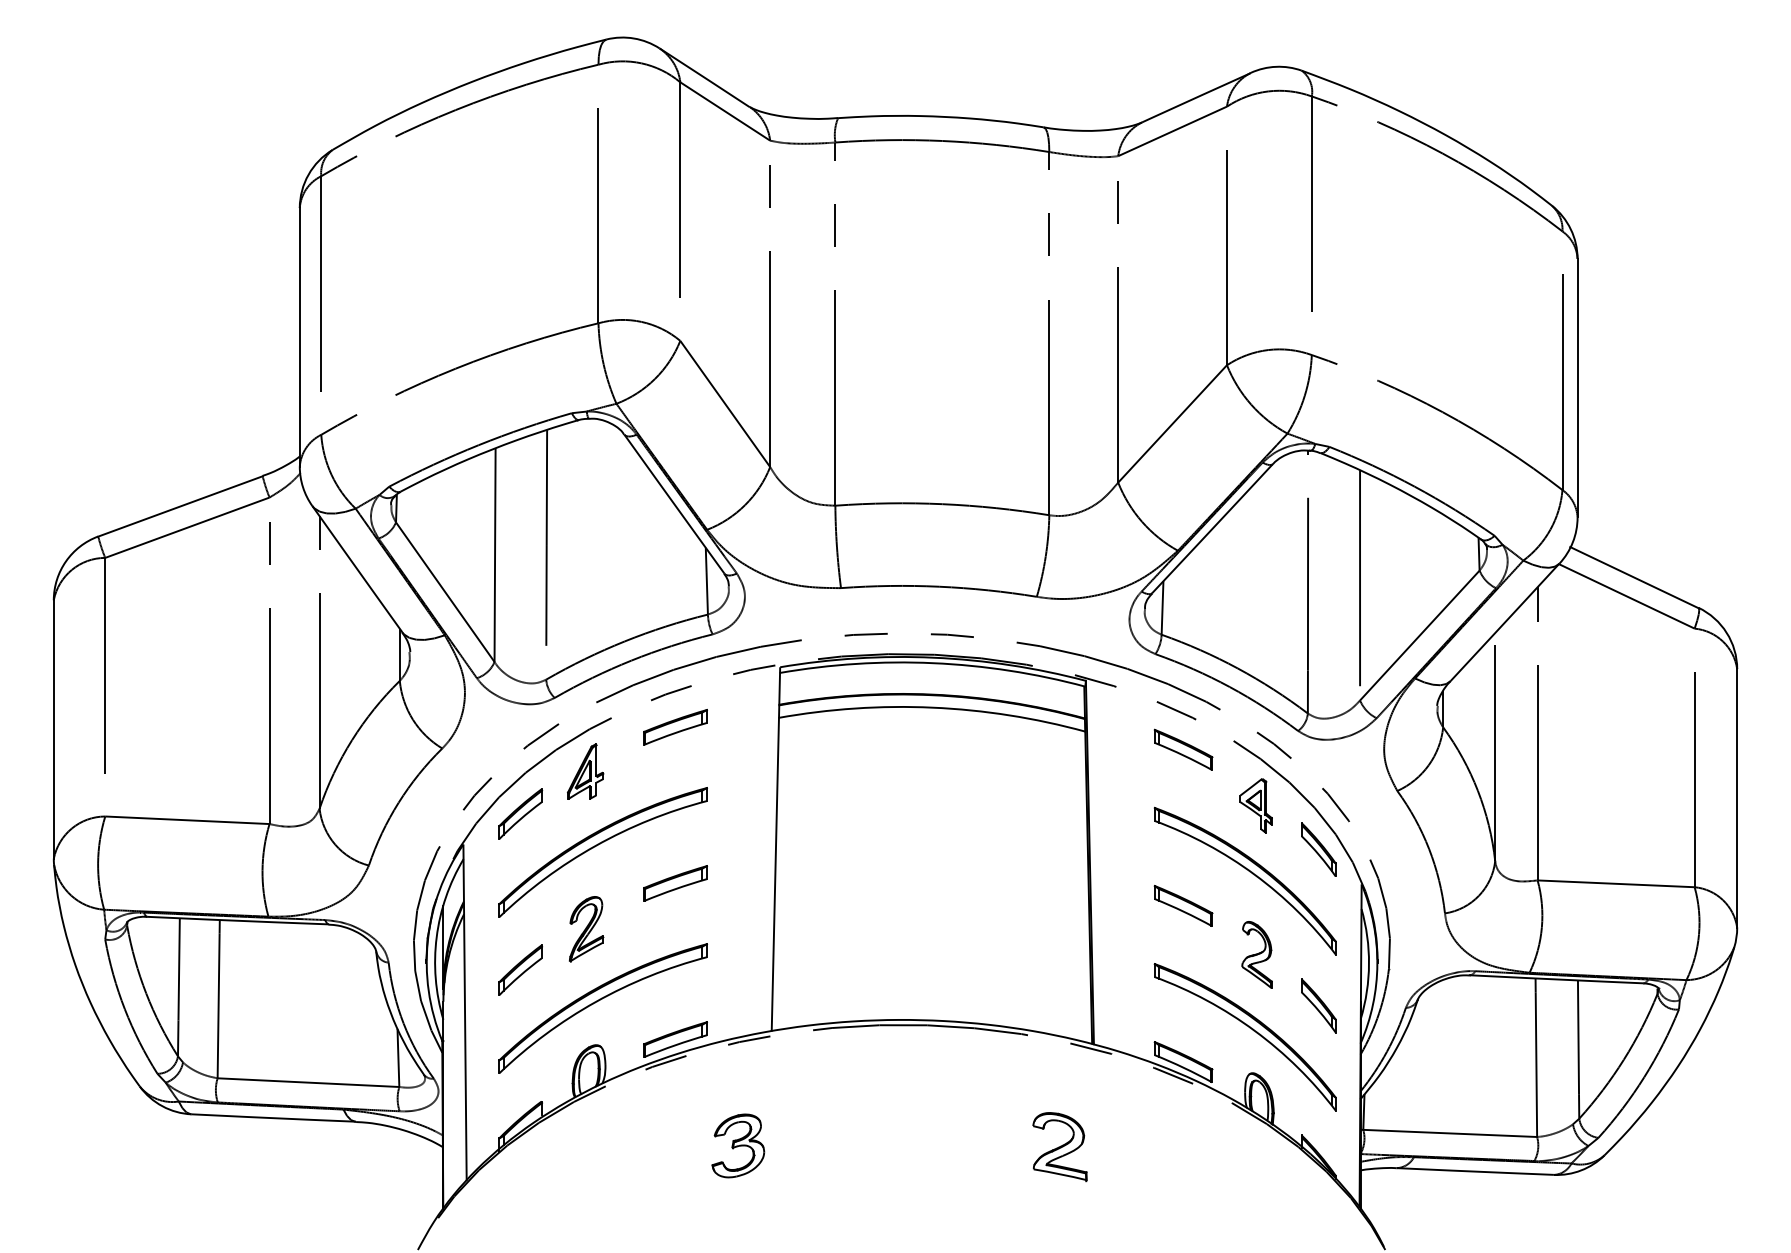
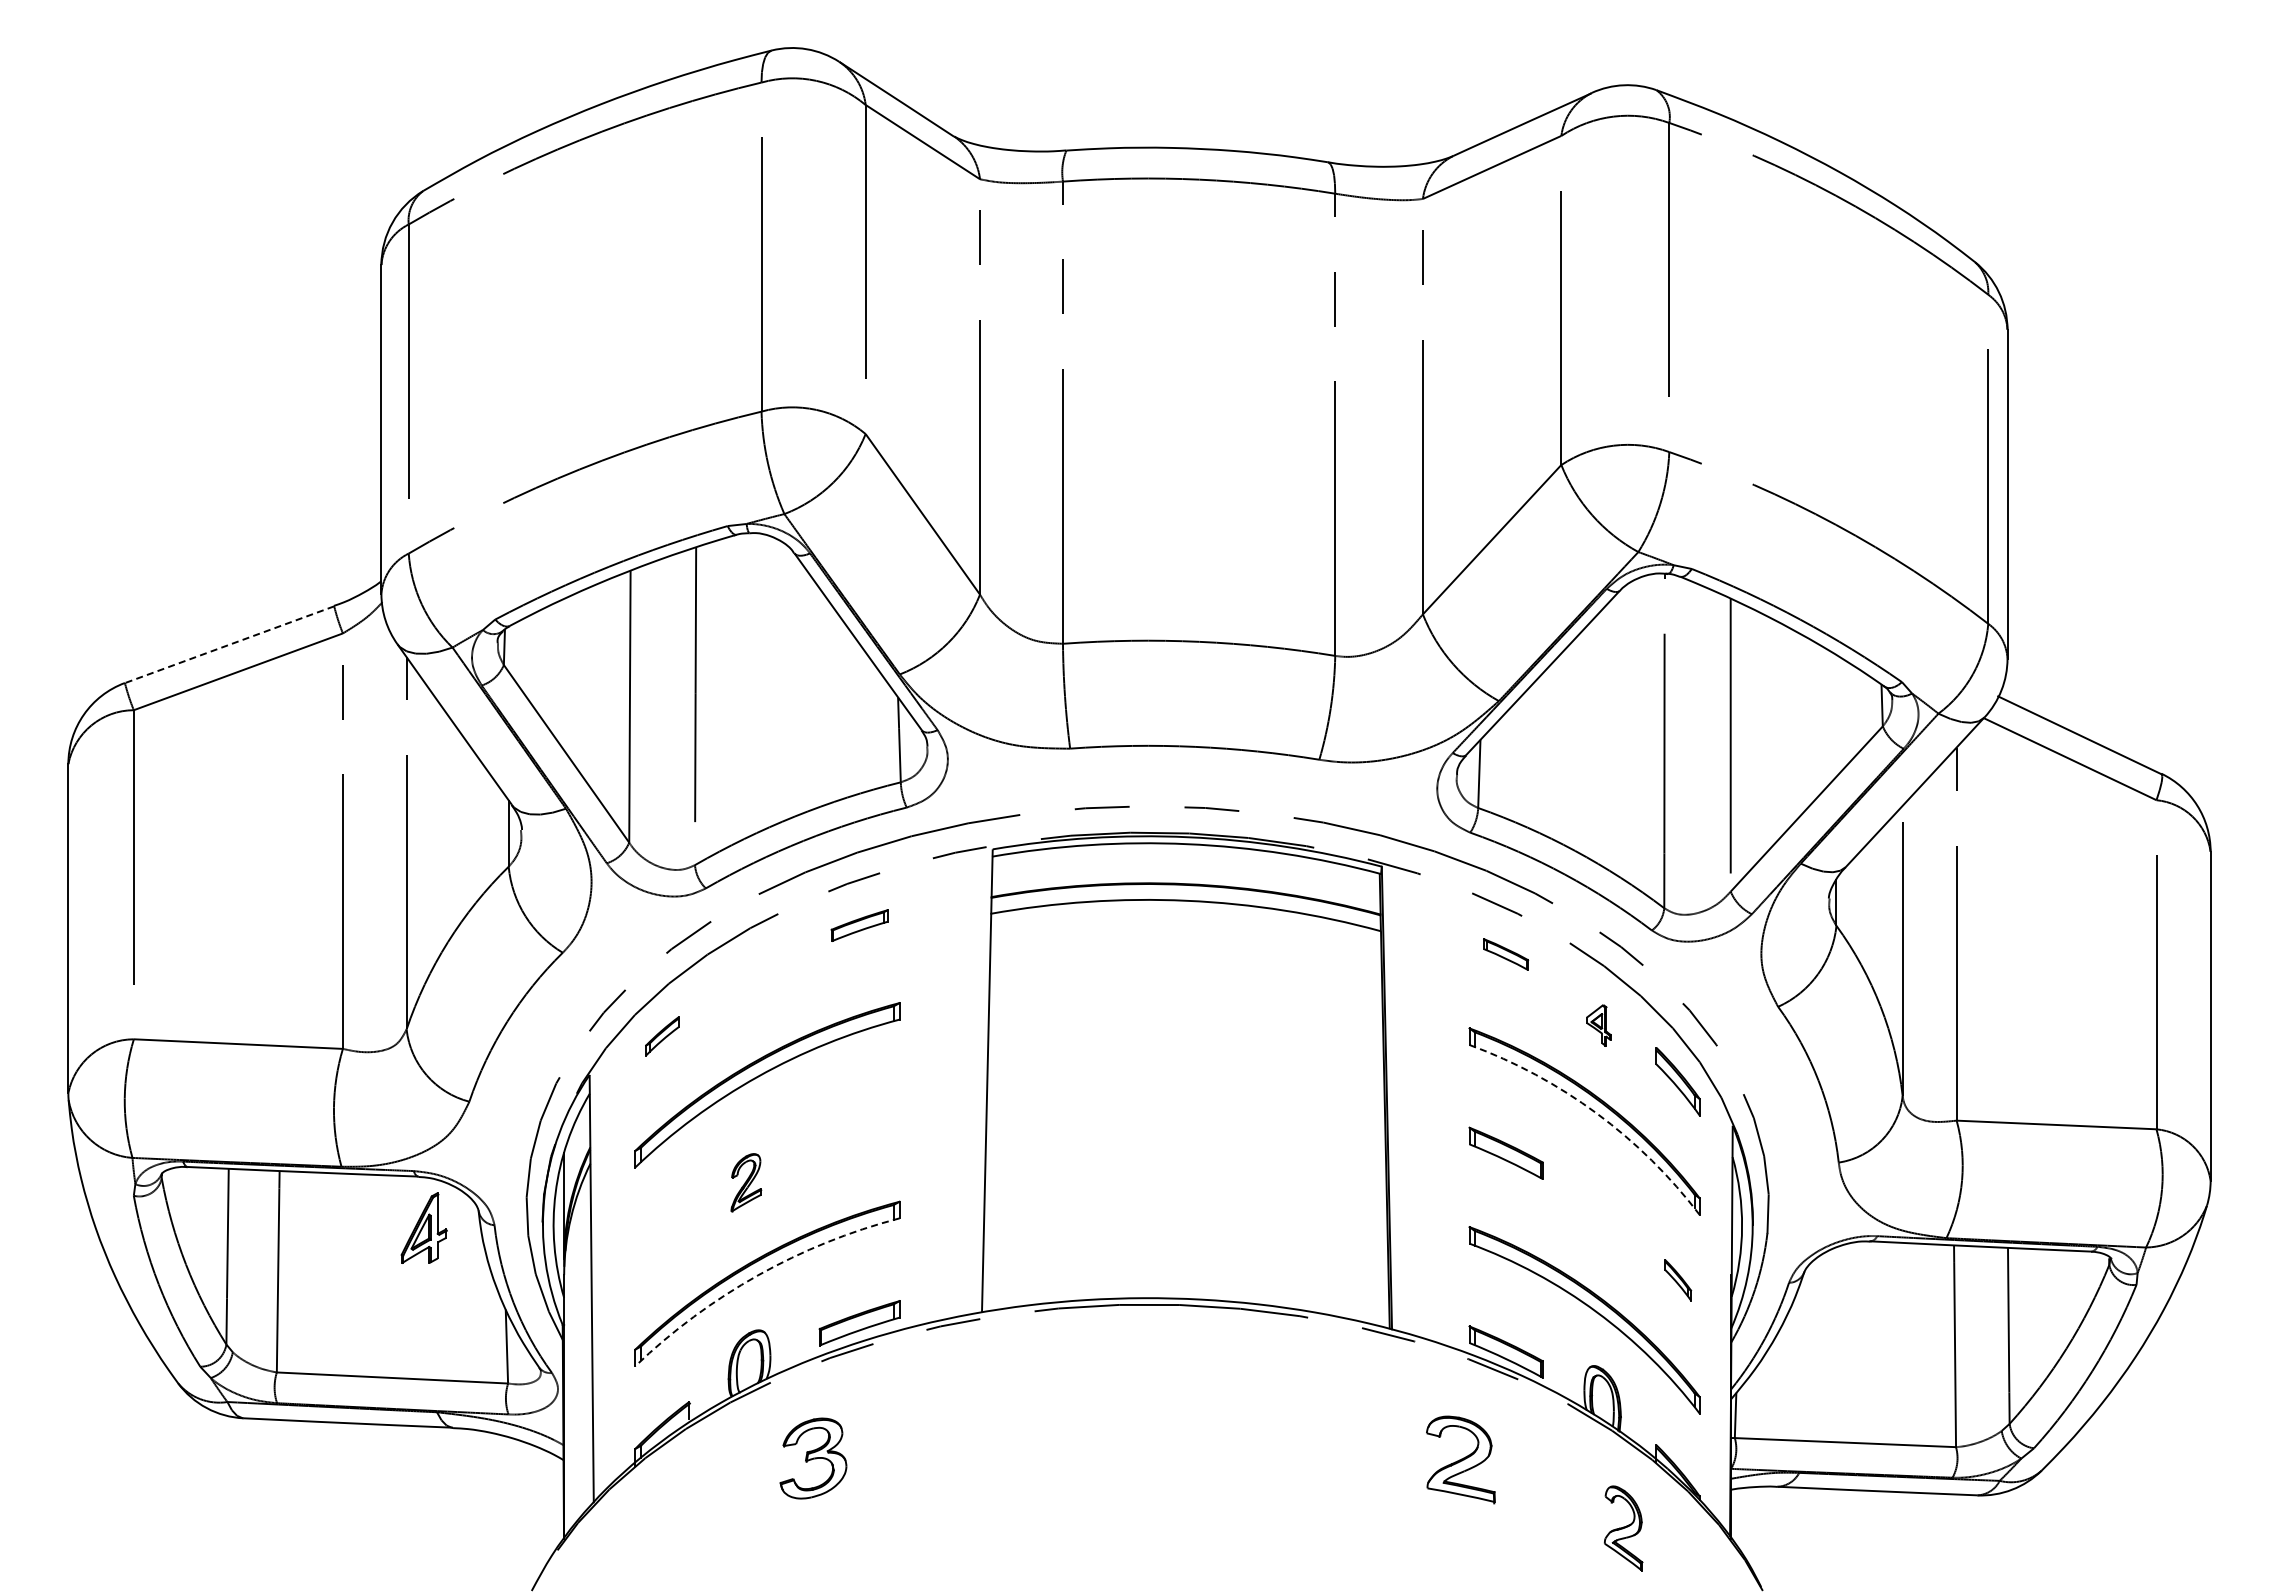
line: (180, 506) -> (229, 644), solid -> dashed
part: (675, 727) -> (859, 925), size x0.7
part: (1183, 749) -> (1505, 954), size x0.6
part: (585, 771) -> (423, 1227), moved
part: (1256, 805) -> (1598, 1025), size x0.6
part: (520, 814) -> (662, 1036), size x0.6
arc: (1254, 874) -> (1596, 1113), solid -> dashed
part: (675, 883) -> (859, 1124), removed
part: (586, 929) -> (746, 1182), size x0.7
part: (1256, 954) -> (1623, 1528), moved
part: (520, 969) -> (662, 1234), removed
arc: (595, 1002) -> (757, 1275), solid -> dashed
part: (1318, 1005) -> (1677, 1279), size x0.6
part: (738, 1145) -> (813, 1458), moved
part: (1059, 1146) -> (1460, 1459), moved

